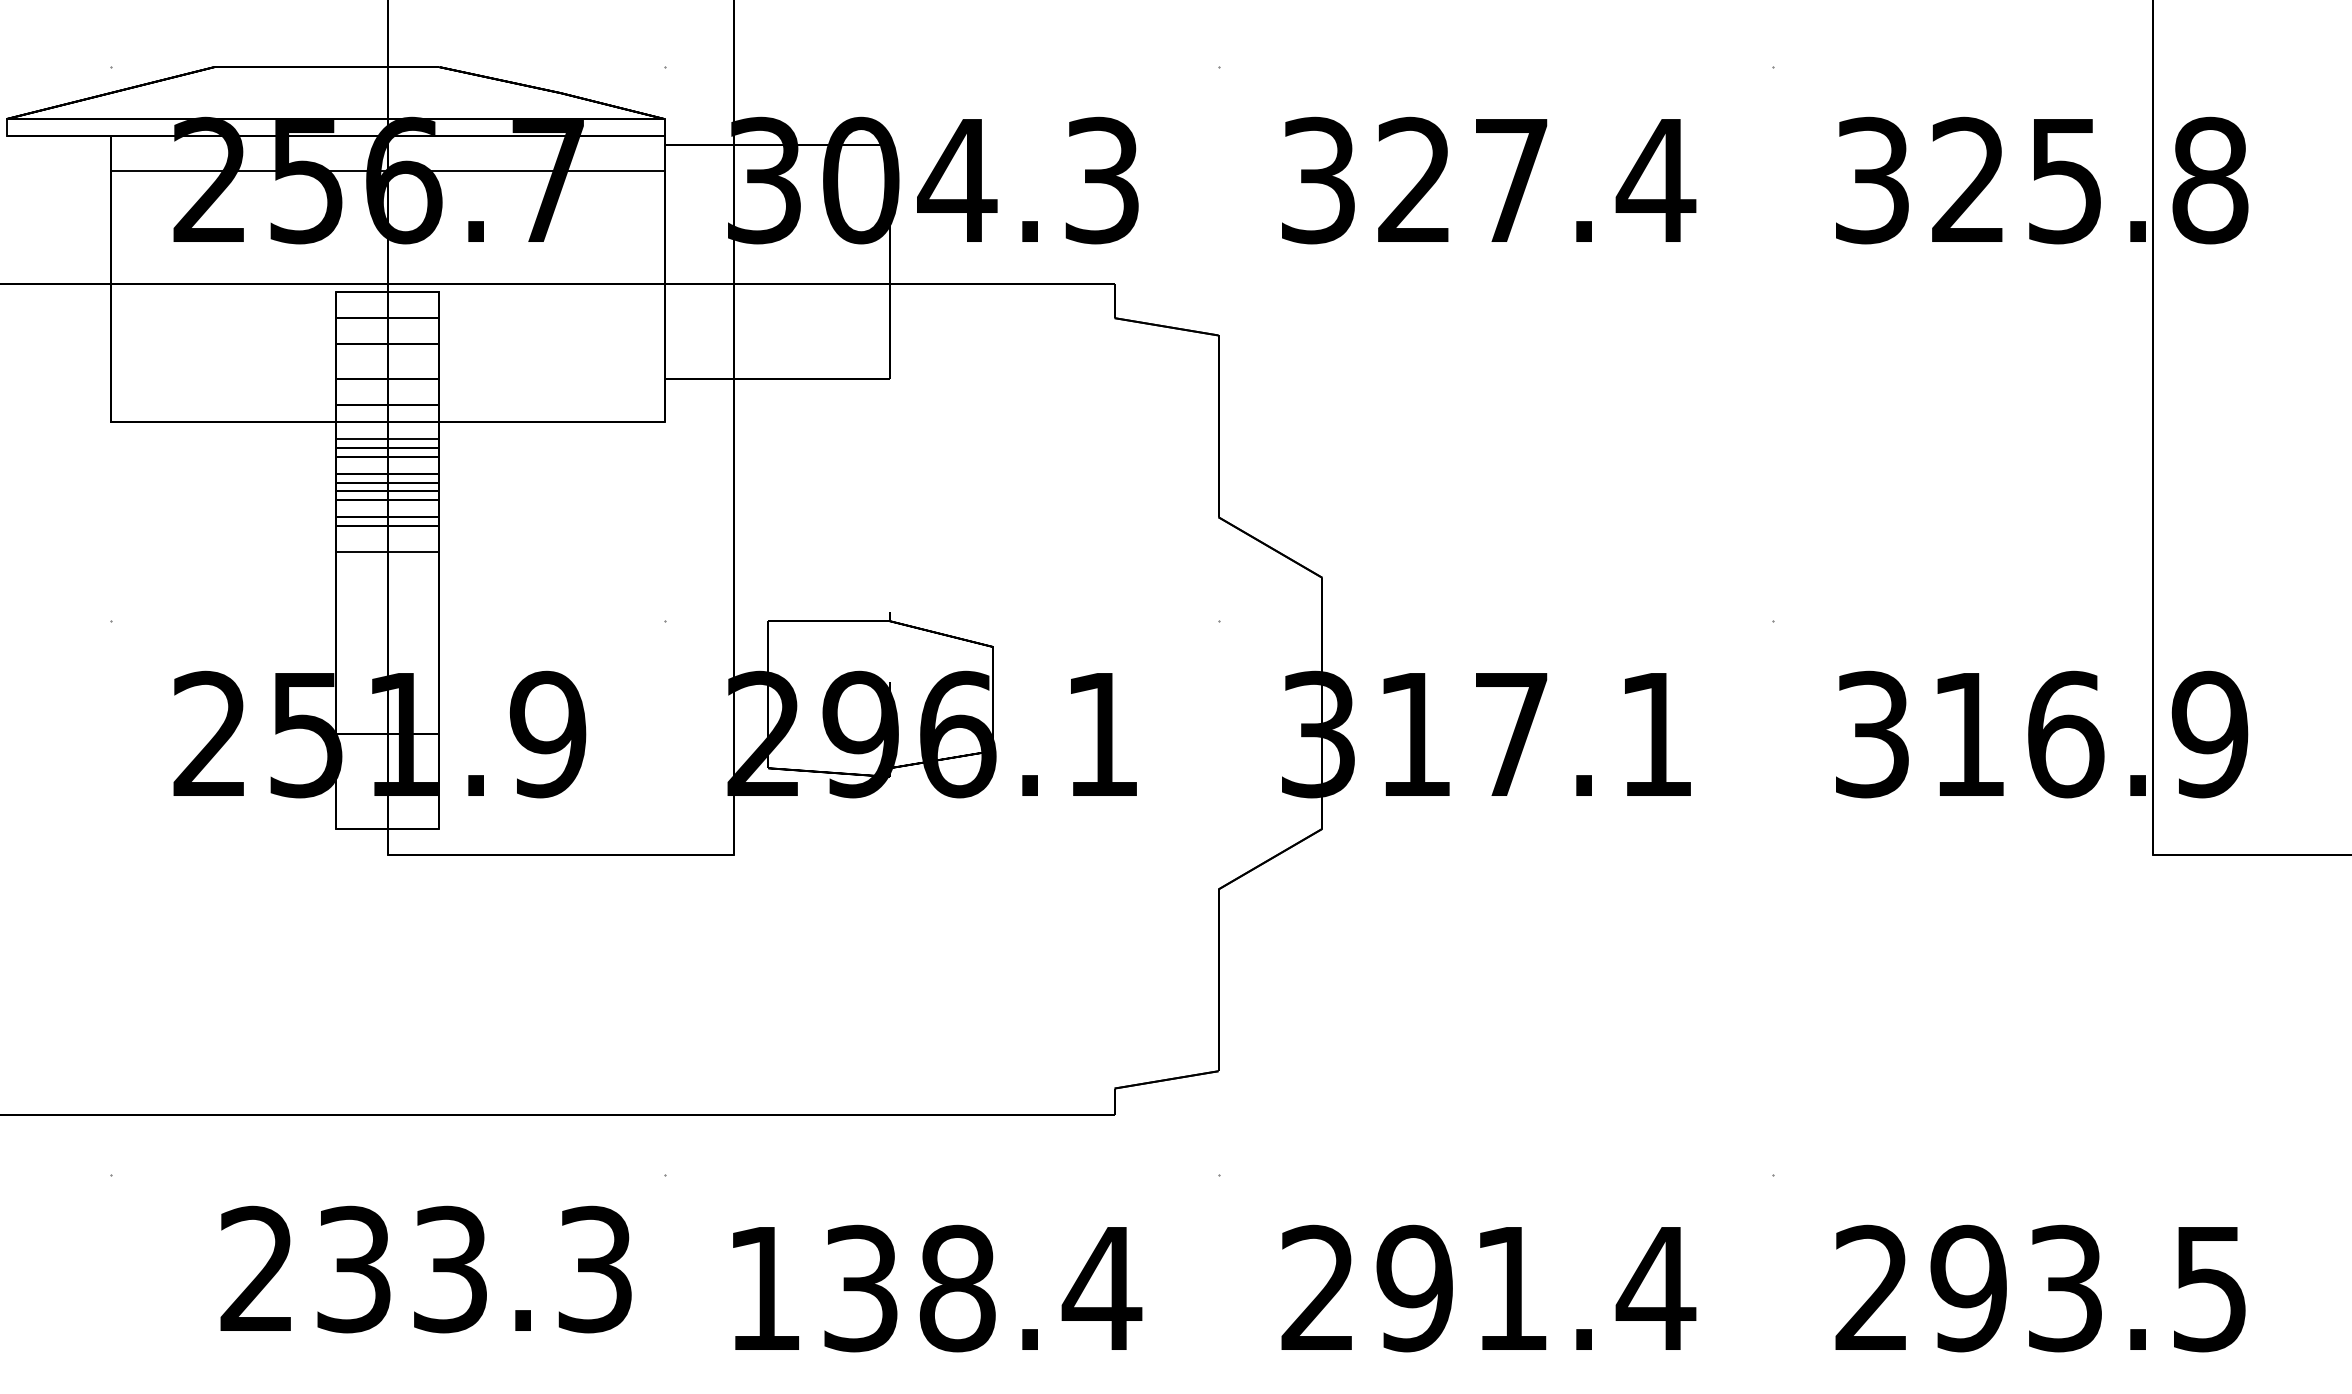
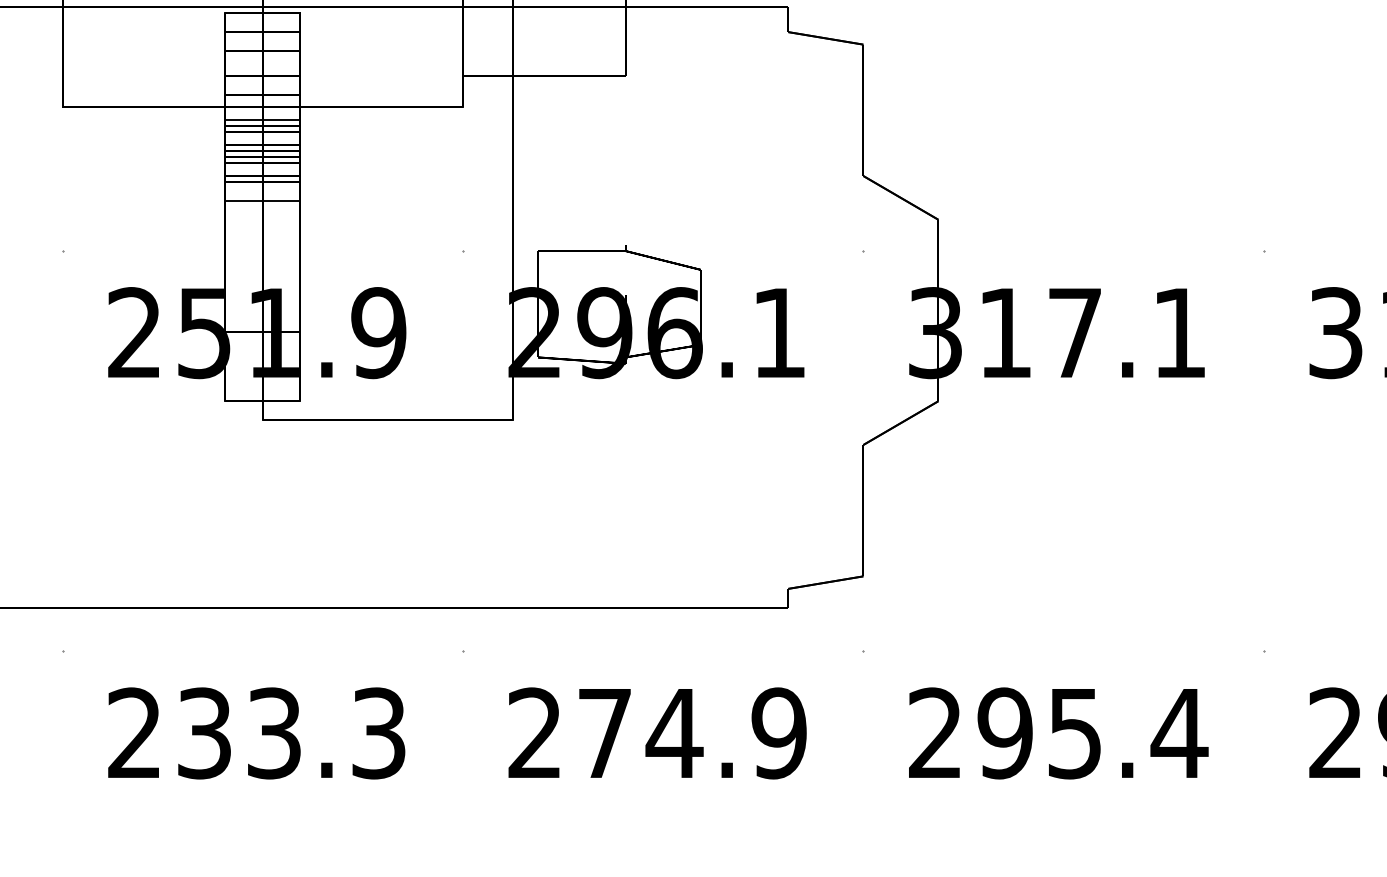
text: (425, 1269) -> (256, 733), moved
text: (934, 1288) -> (658, 733), 138.4 -> 274.9
text: (1510, 1289) -> (1074, 734), 291.4 -> 295.4

